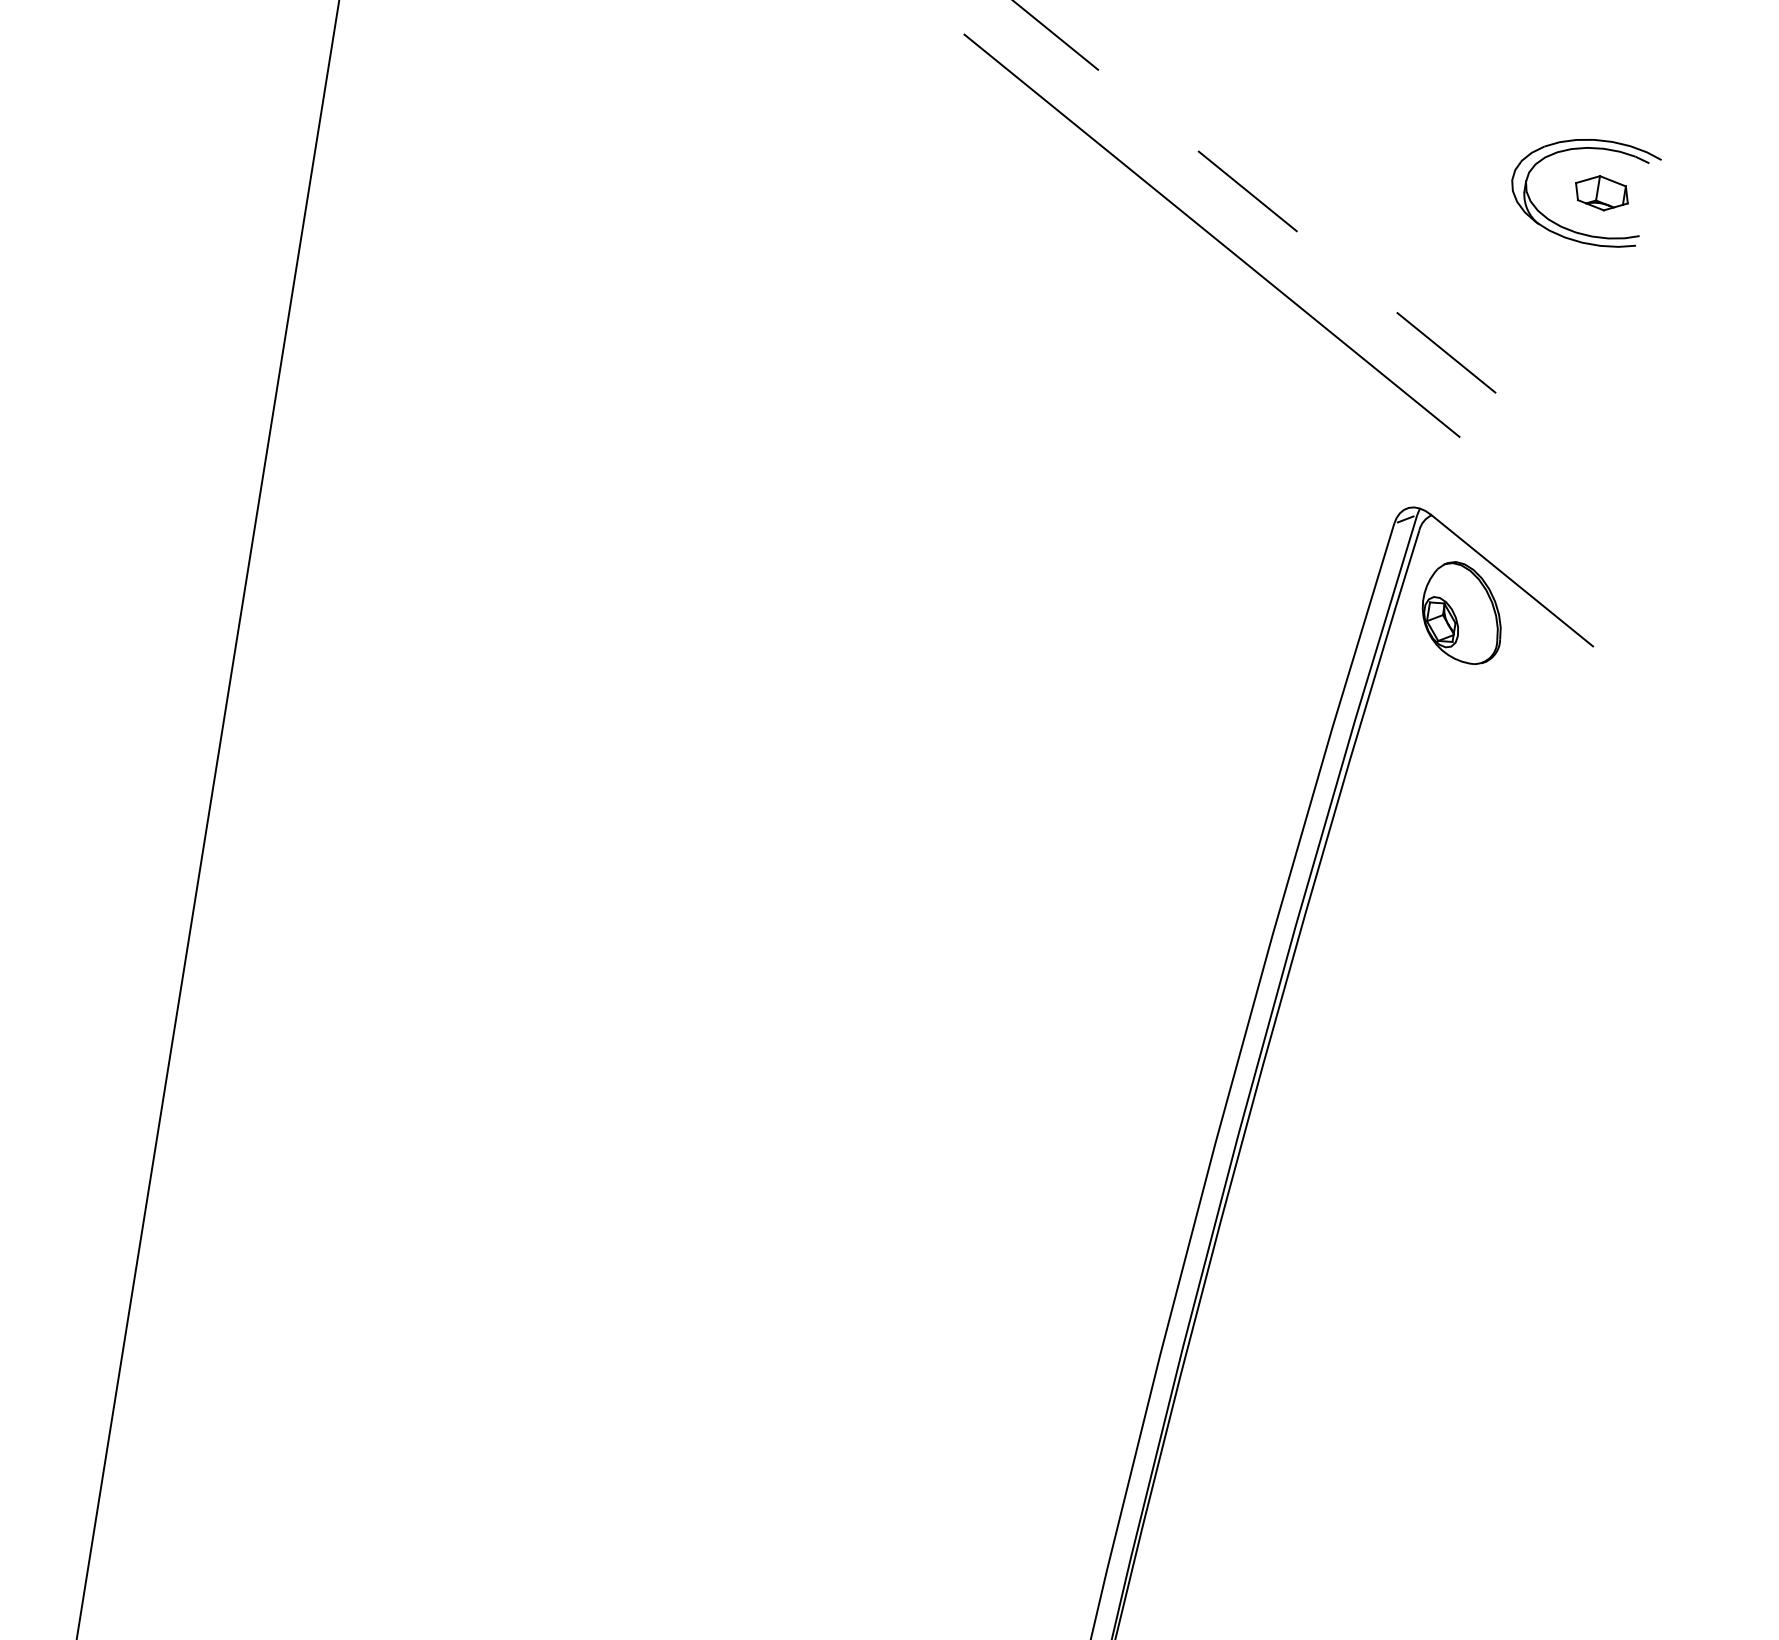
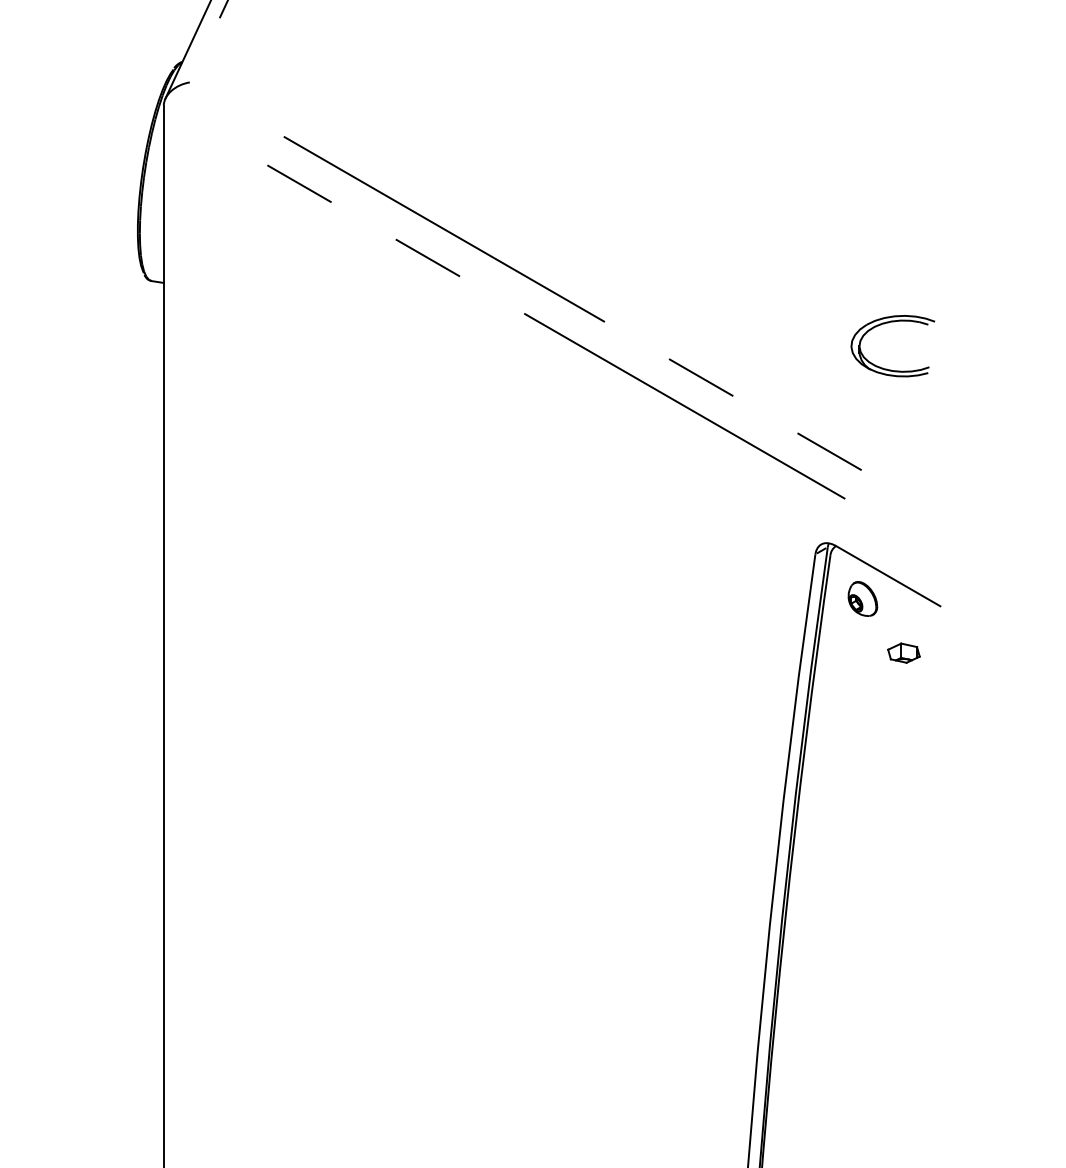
part: (1601, 191) -> (903, 652), moved
part: (1462, 611) -> (862, 598), size x0.6

